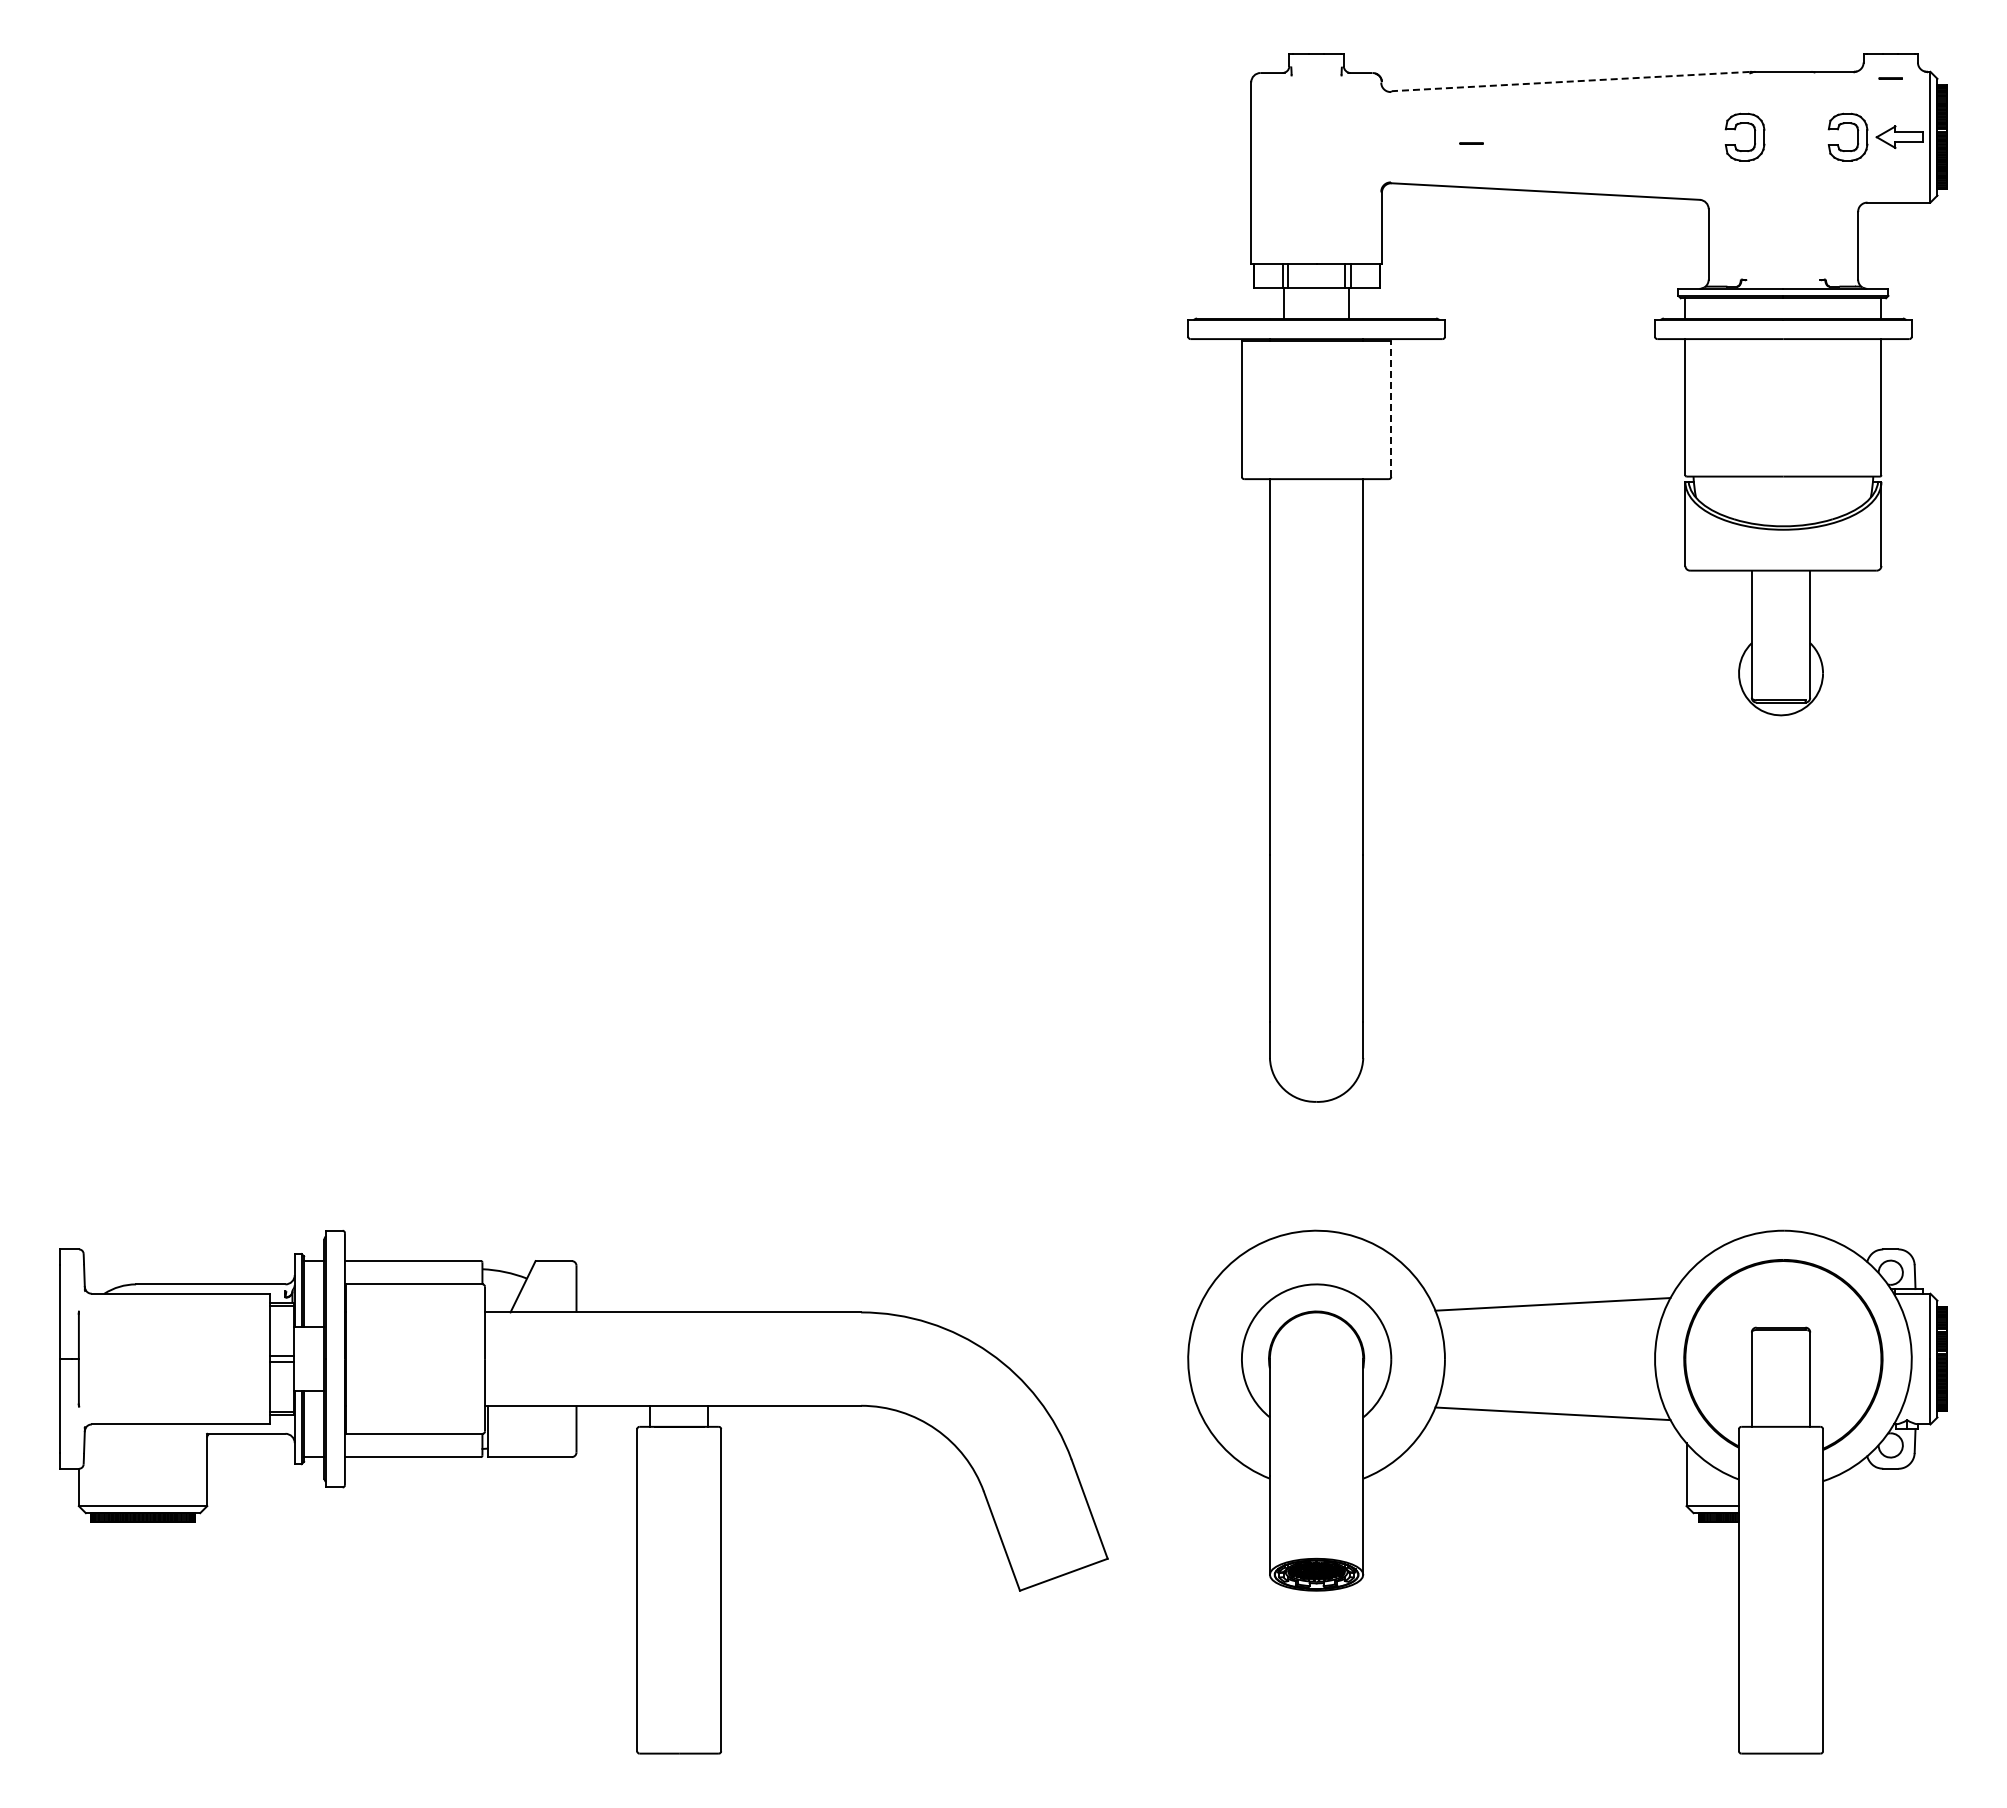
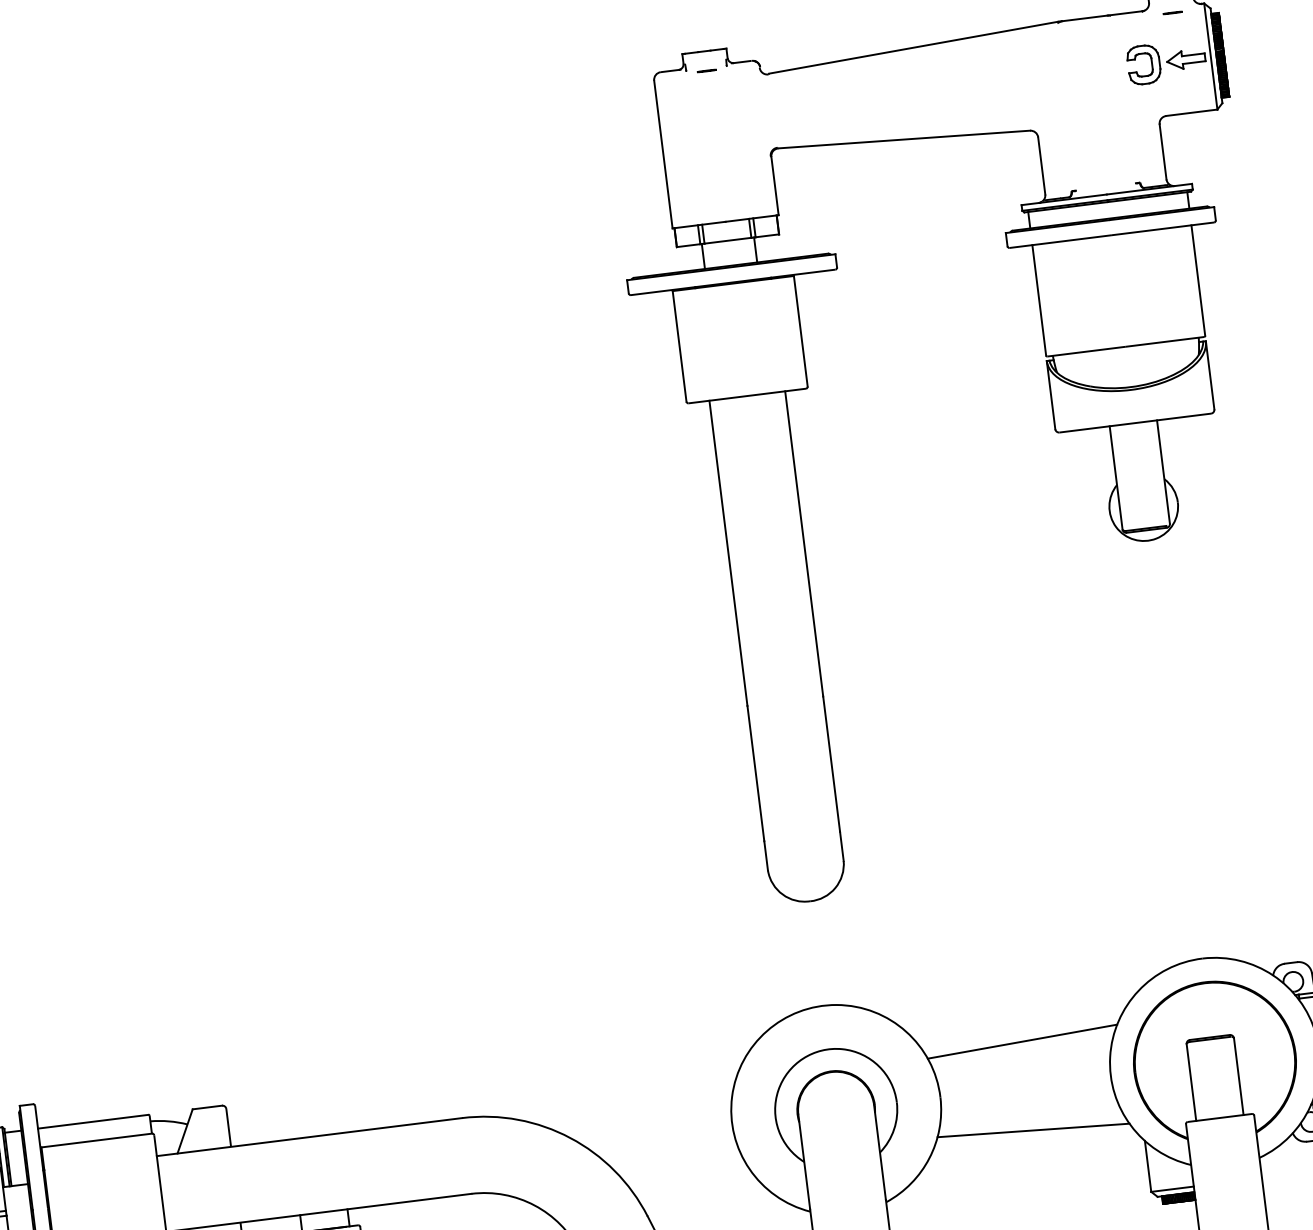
line: (1570, 81) -> (913, 47), dashed -> solid
part: (1754, 136) -> (1067, 73), removed
line: (1471, 143) -> (706, 70), moved
line: (1391, 408) -> (800, 331), dashed -> solid

